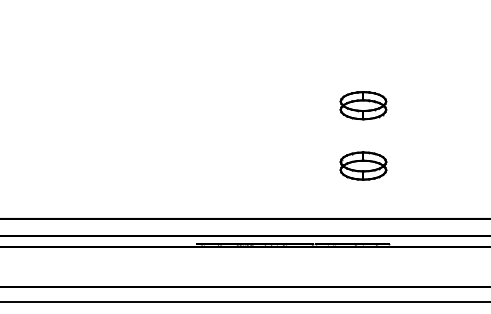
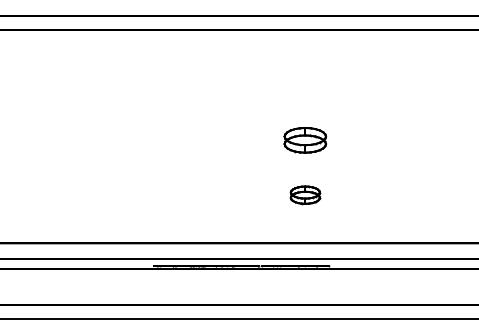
part: (363, 165) -> (305, 194), size x0.7

